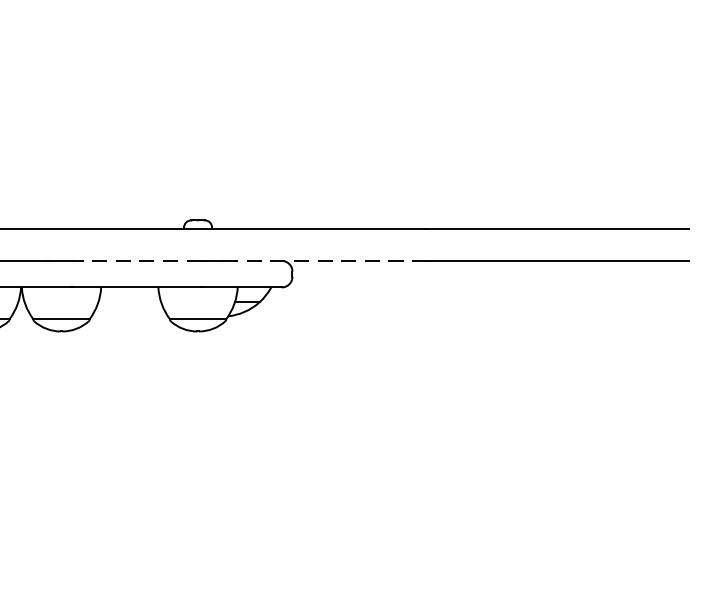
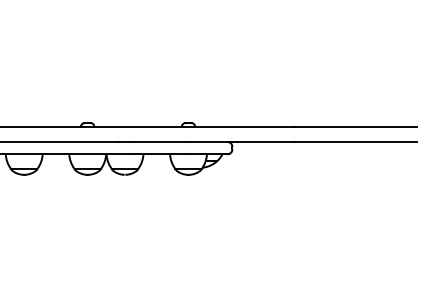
line: (135, 262) -> (159, 142), dashed -> solid
line: (324, 262) -> (247, 142), dashed -> solid

